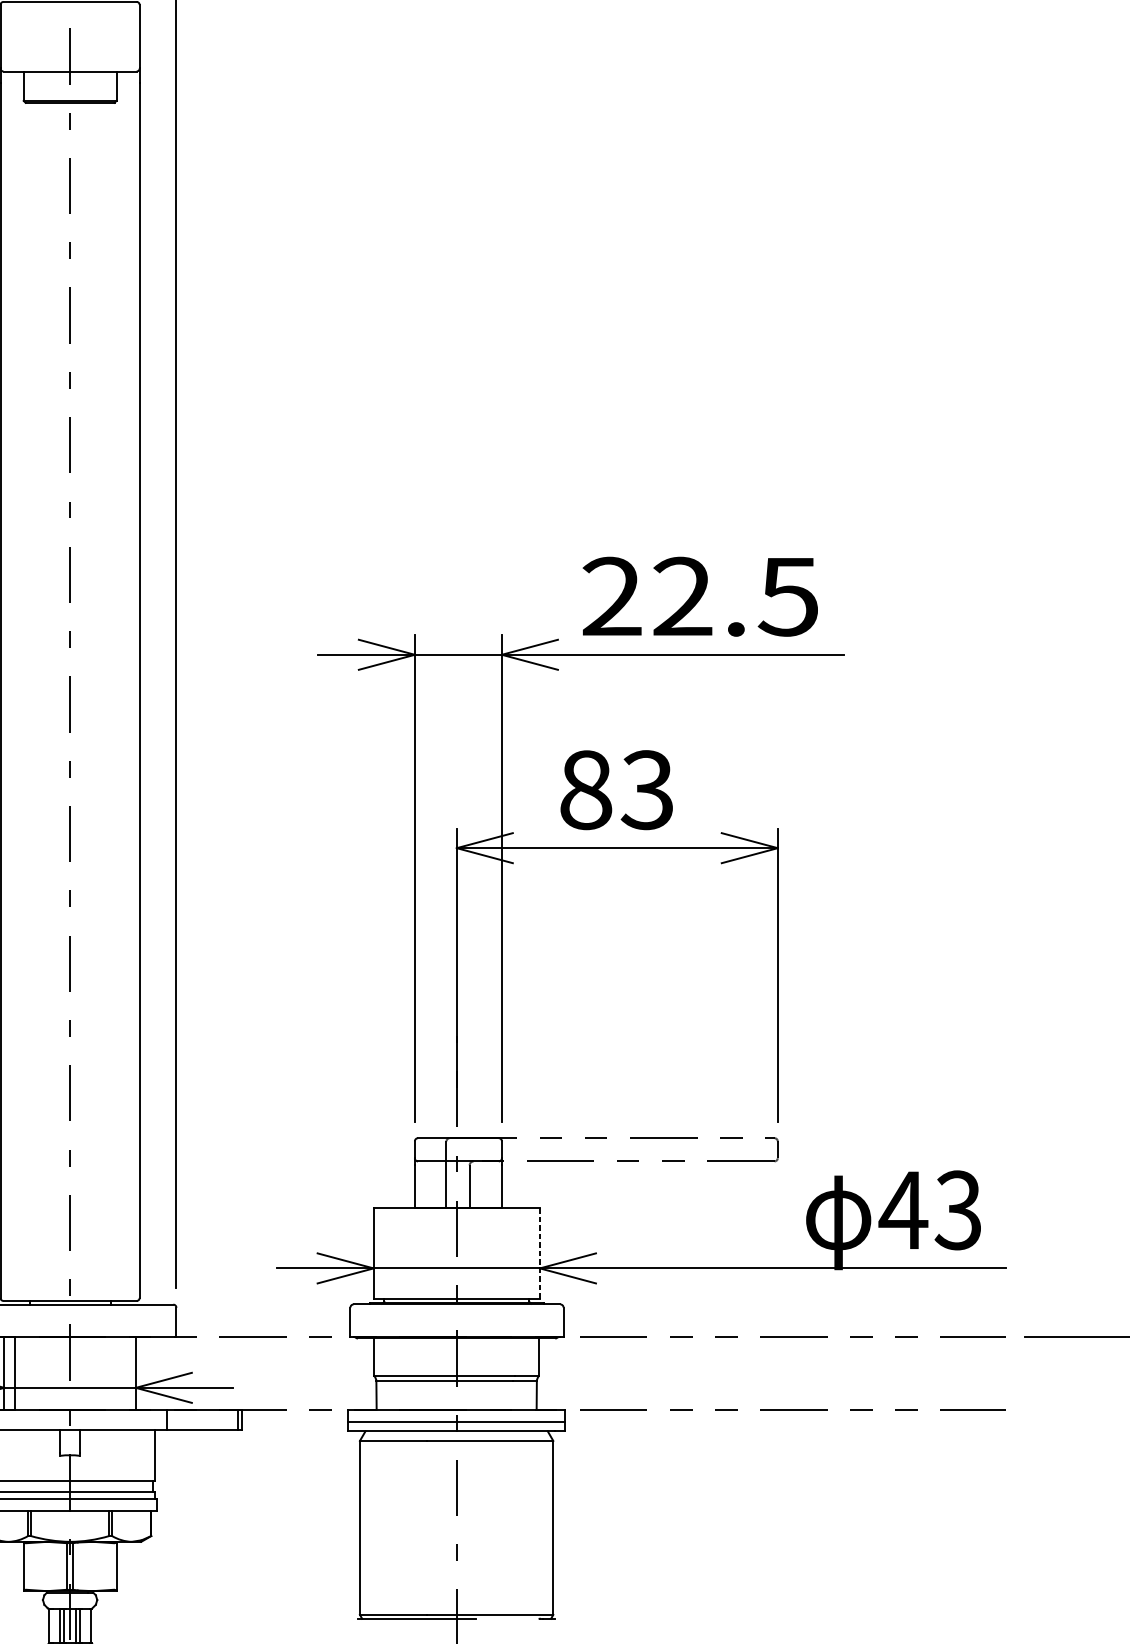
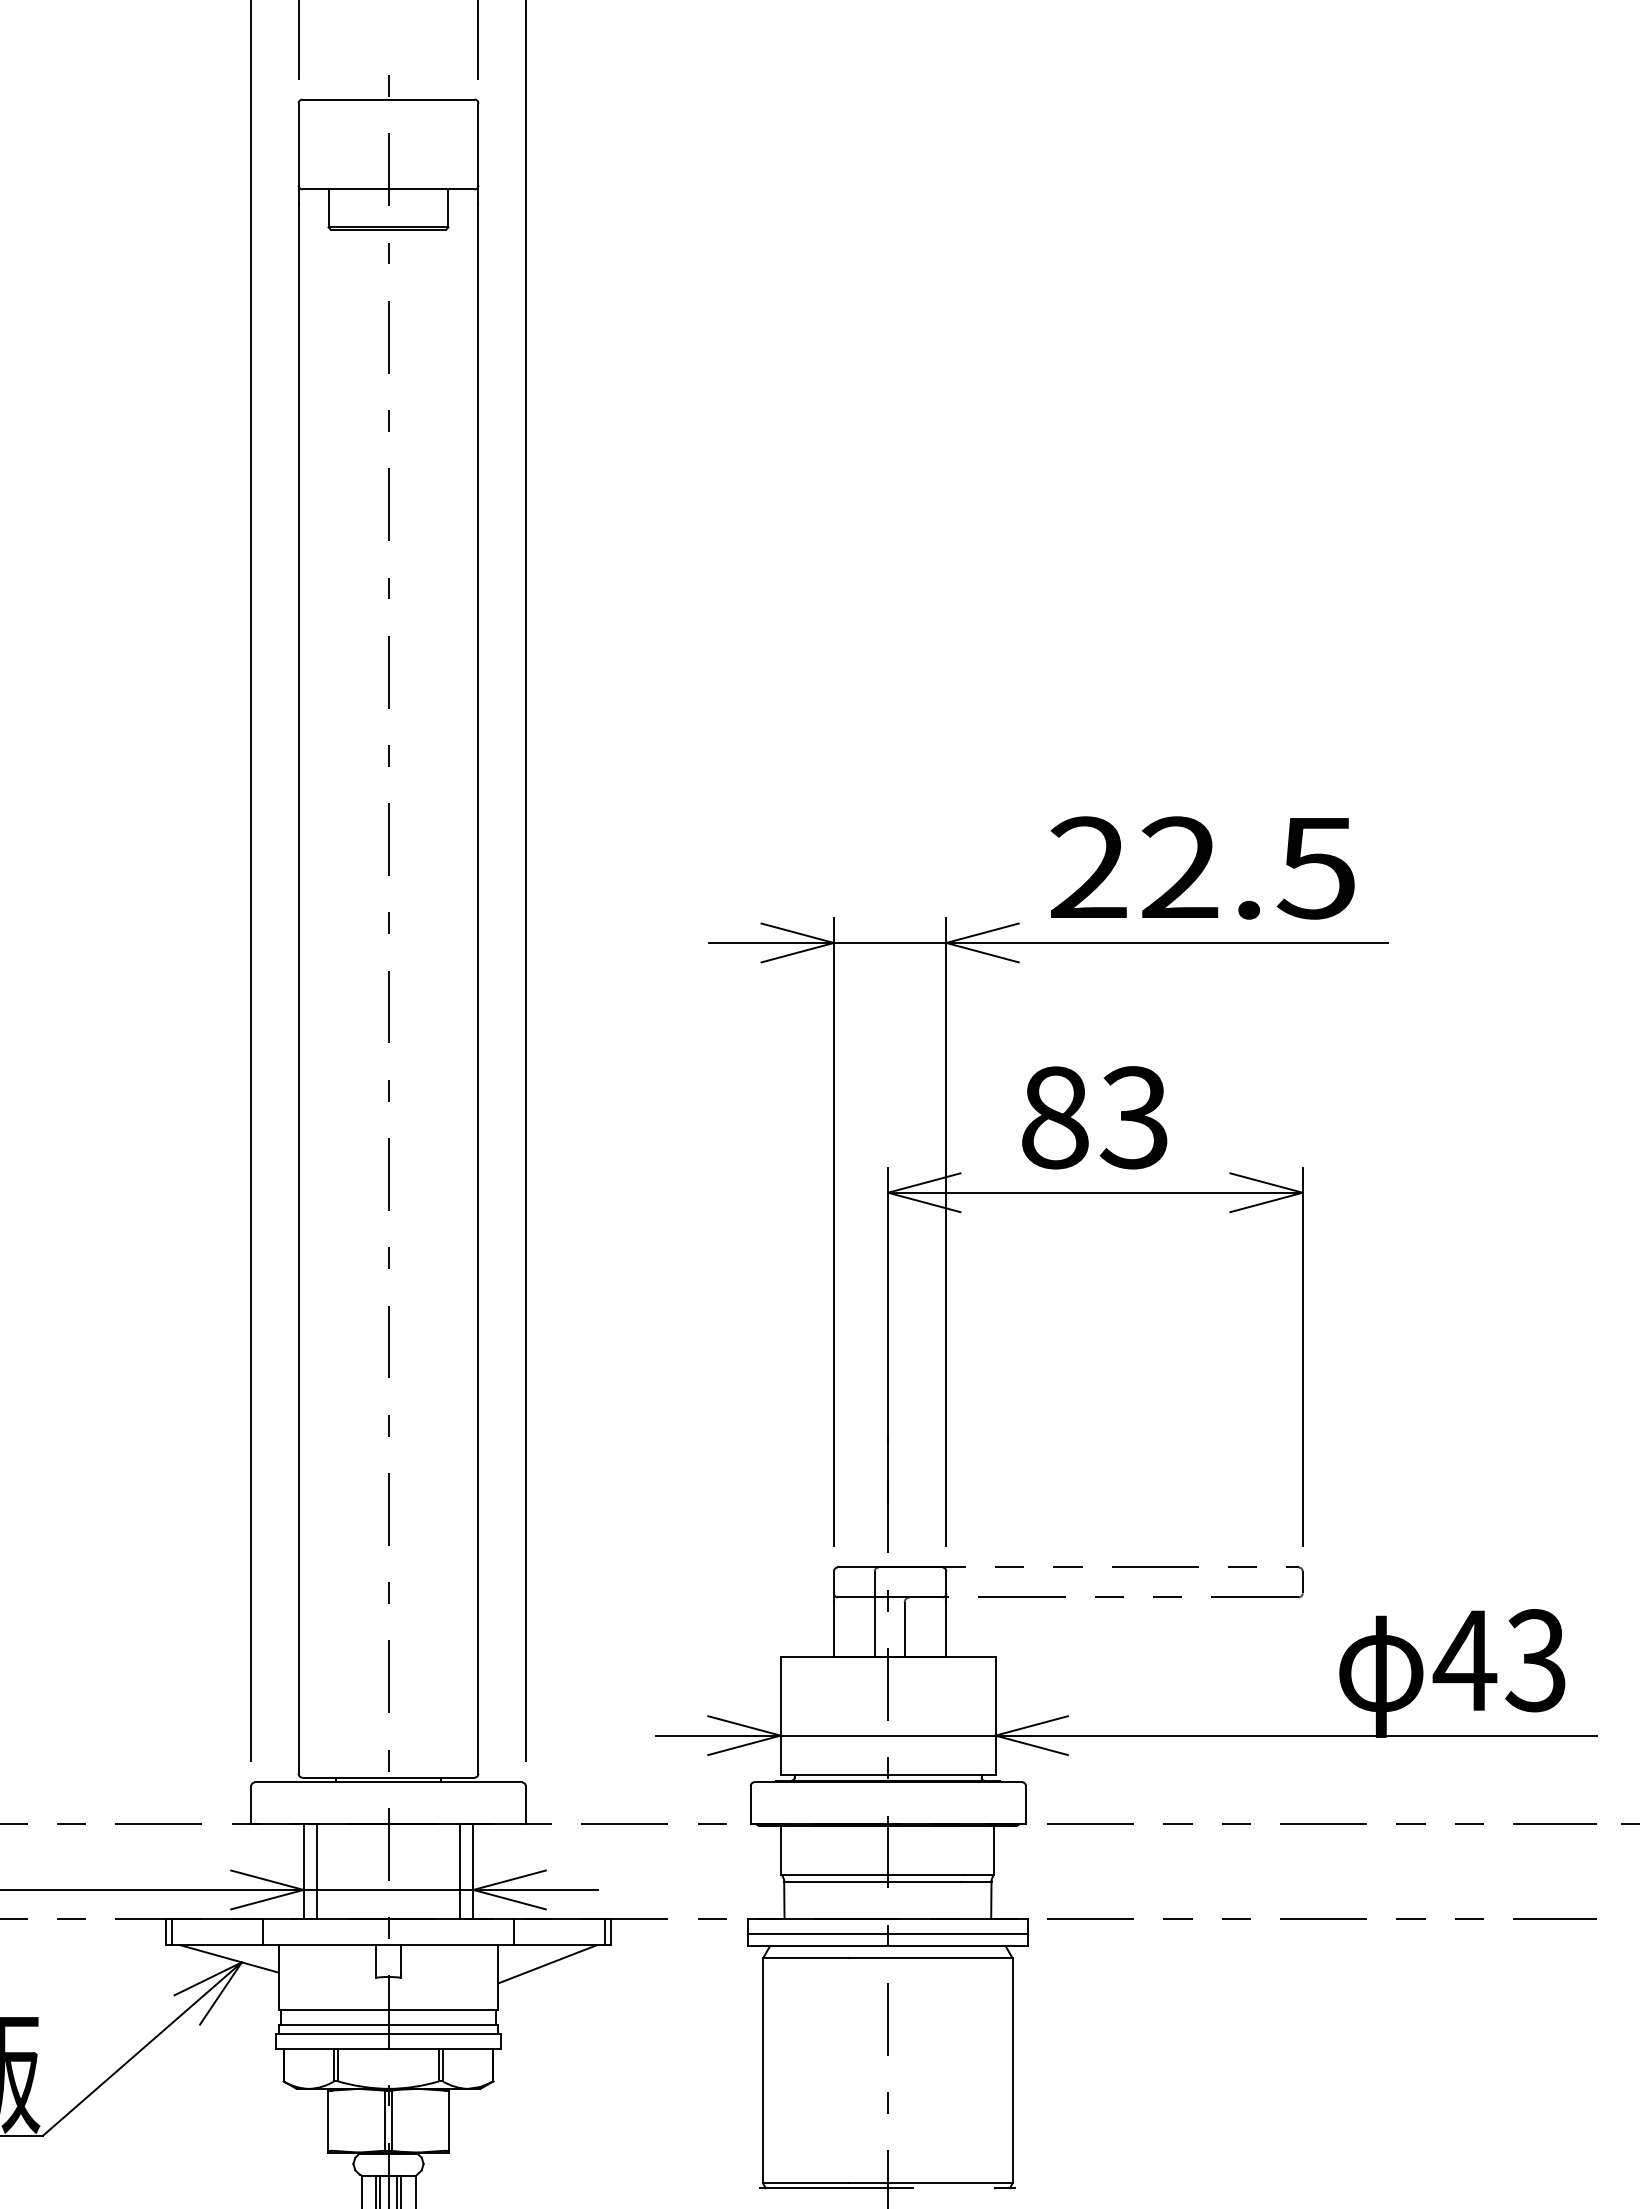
line: (539, 1253) -> (995, 1716), dashed -> solid
line: (125, 1372) -> (460, 1870), added
line: (193, 1445) -> (547, 1964), added

